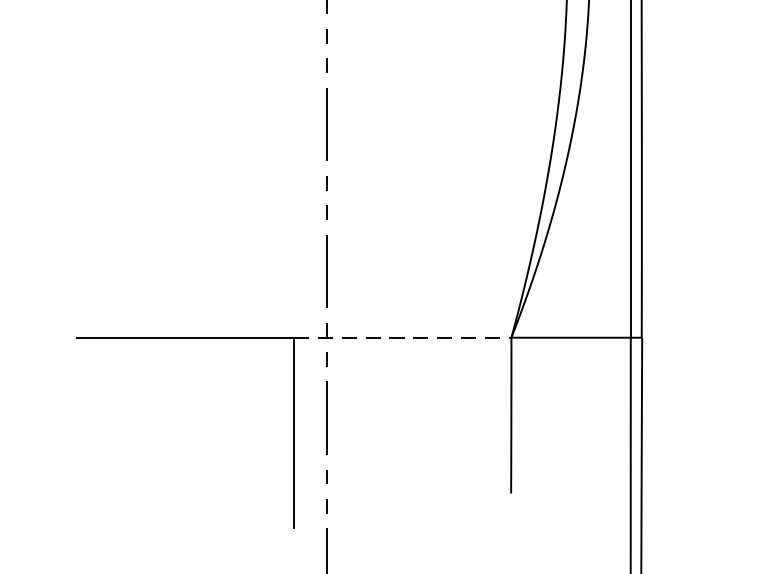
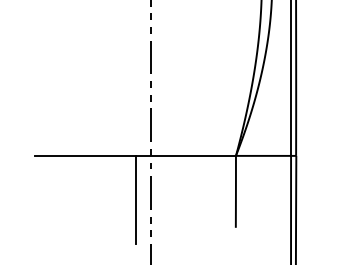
line: (404, 336) -> (186, 155), dashed -> solid

